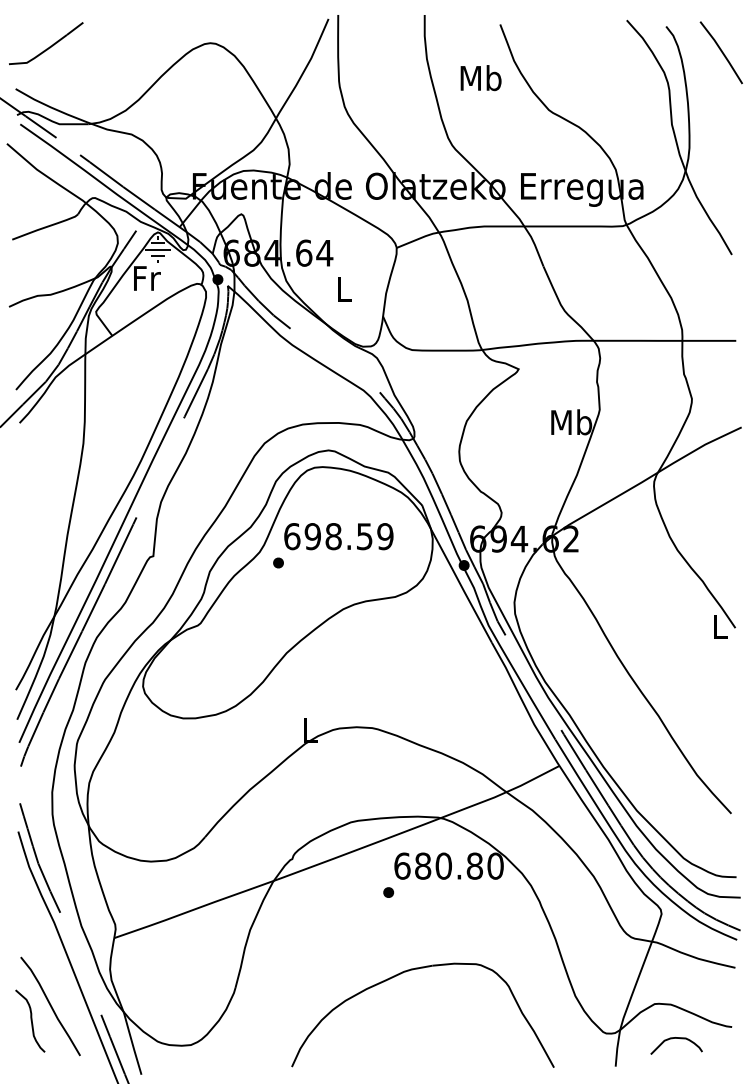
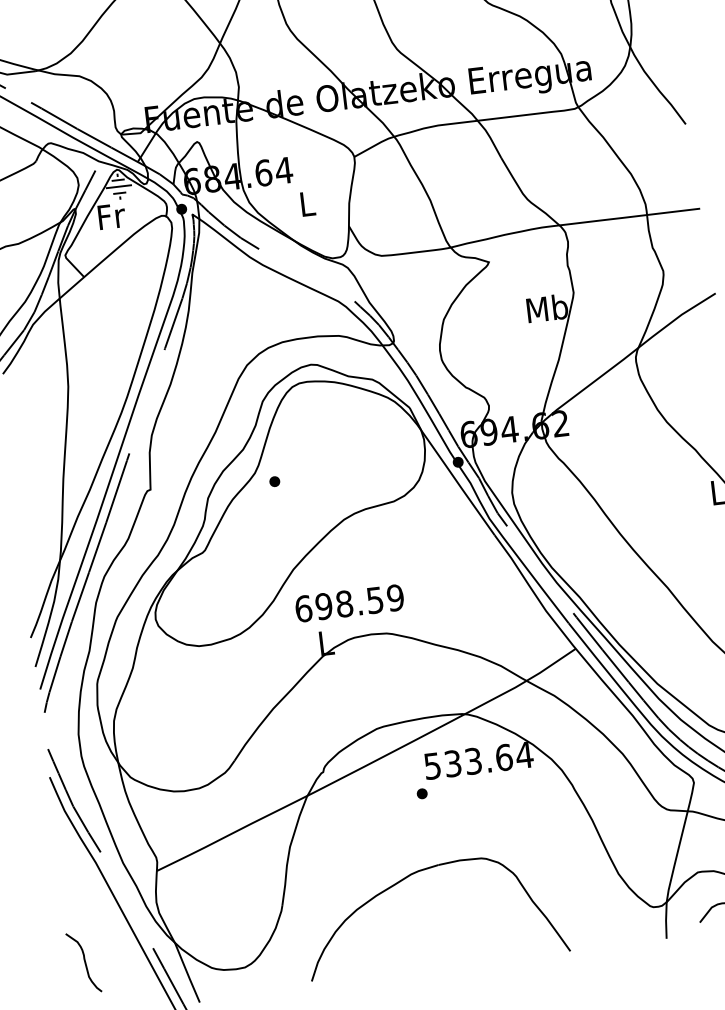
text: (338, 536) -> (349, 603), moved
text: (449, 865) -> (479, 759), 680.80 -> 533.64
part: (413, 970) -> (420, 871), moved
curve: (50, 1006) -> (102, 945), removed

